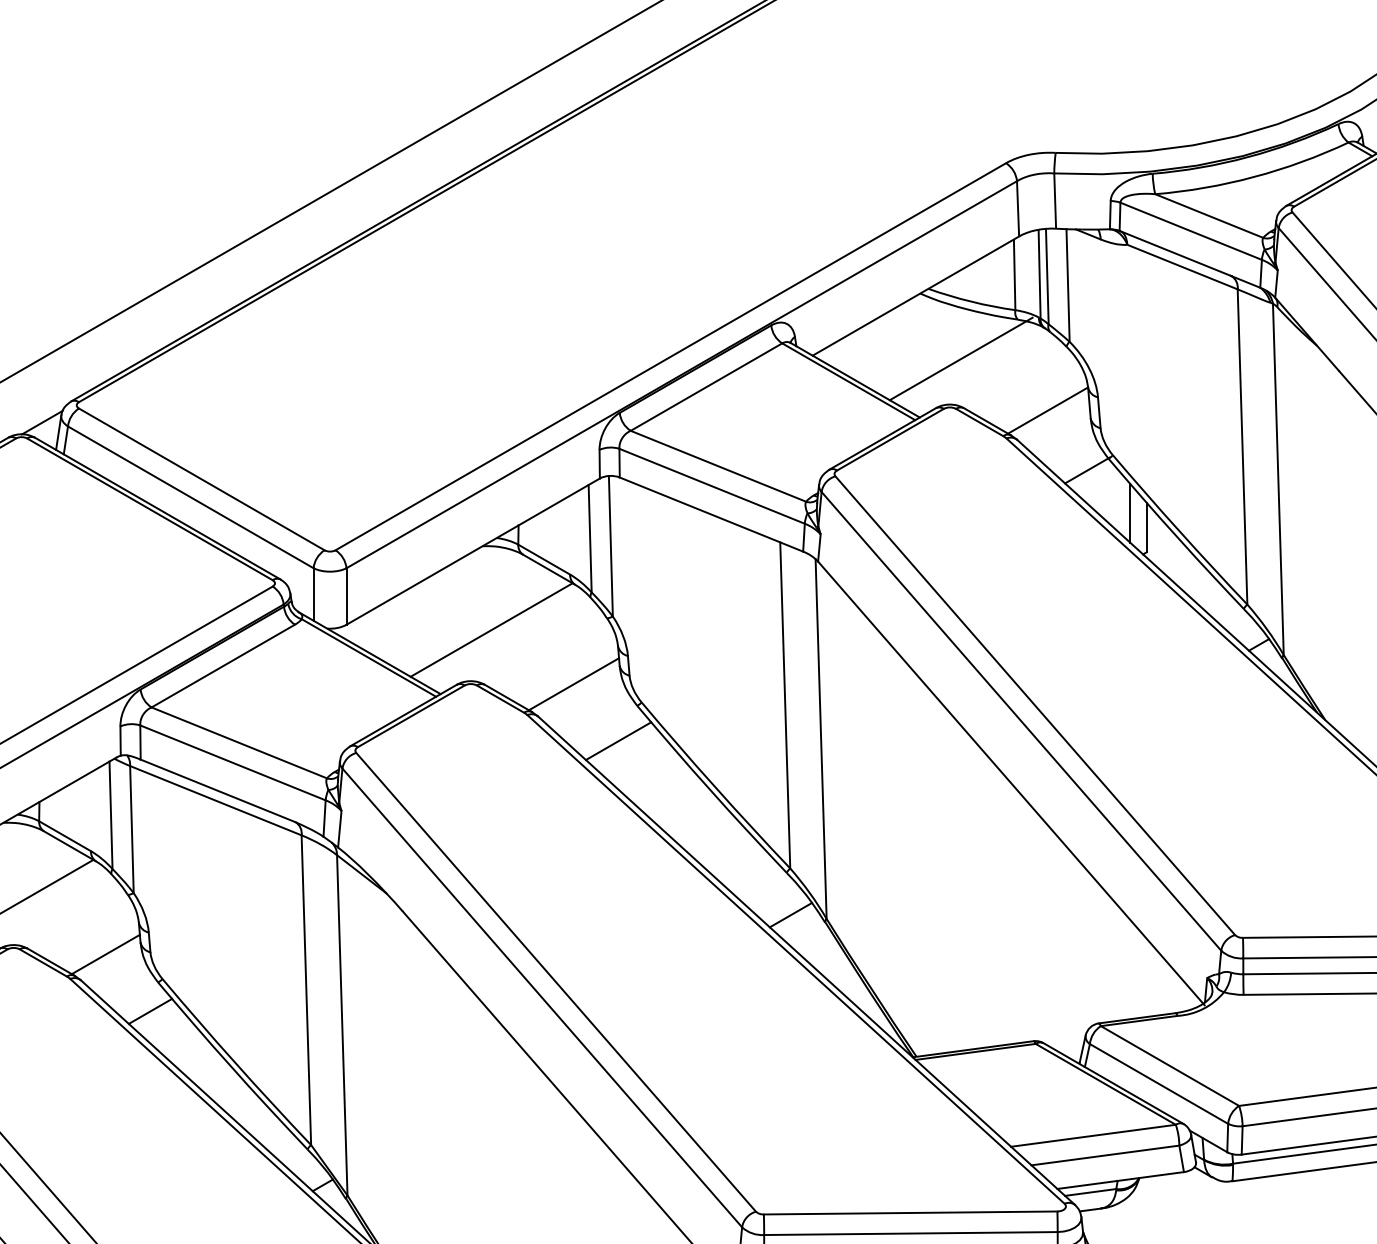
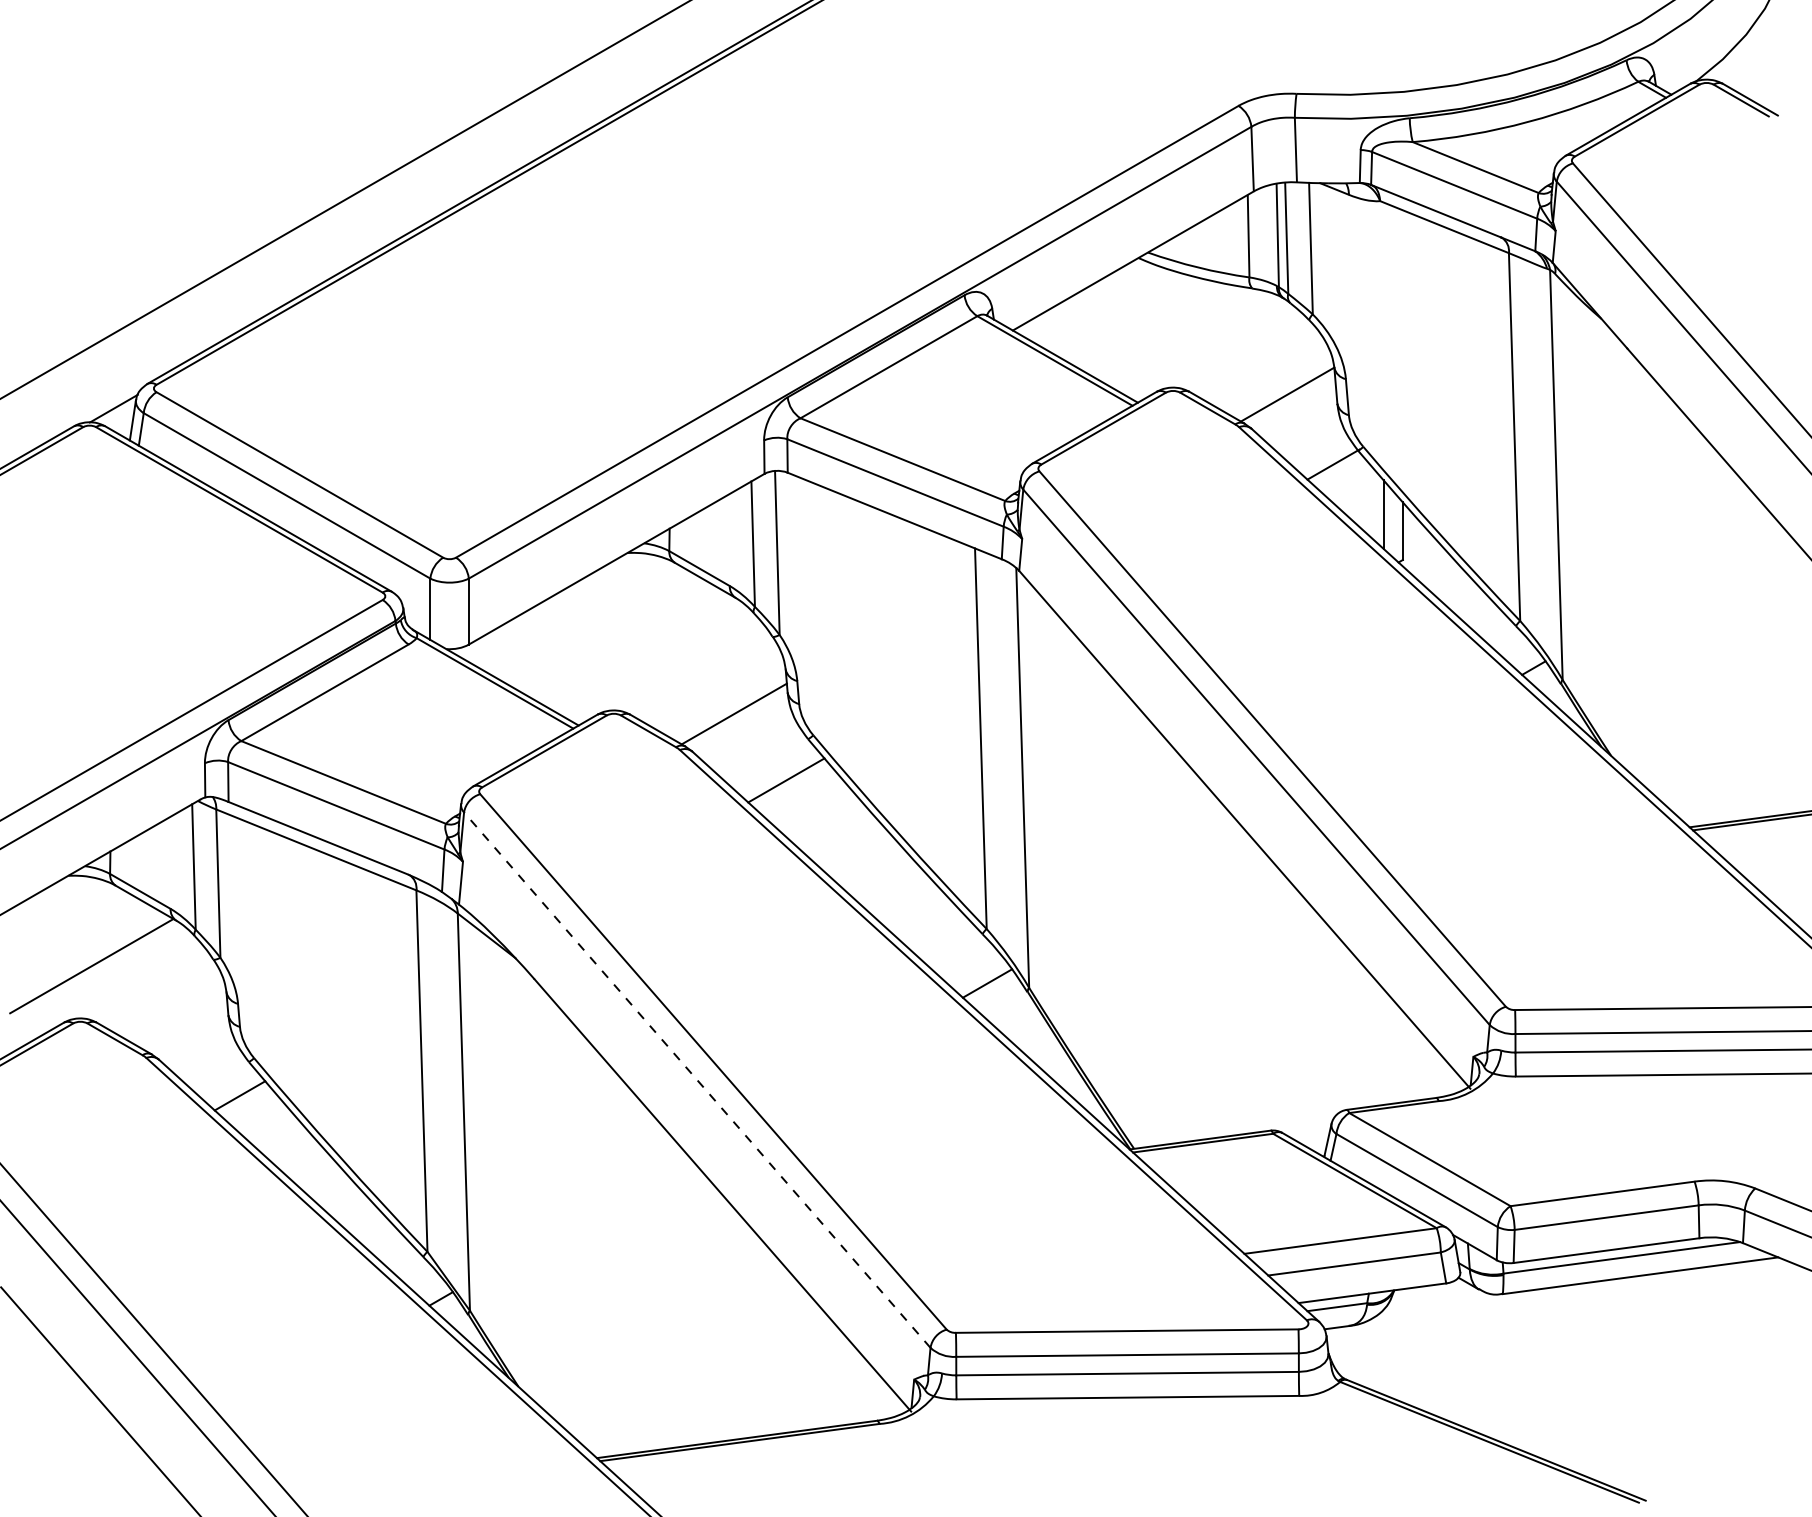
line: (960, 359) -> (1185, 334), removed
line: (491, 629) -> (637, 650), removed
line: (105, 954) -> (187, 1029), removed
line: (541, 997) -> (696, 1079), solid -> dashed

